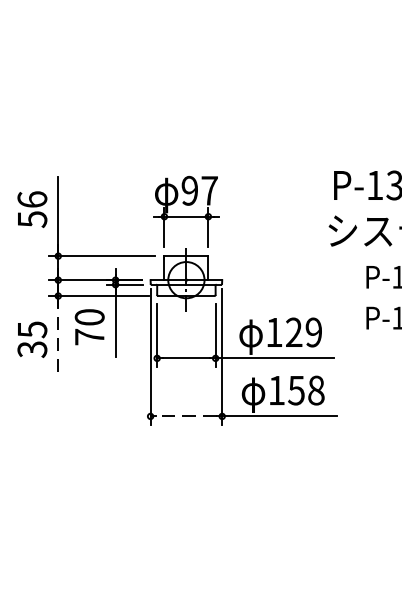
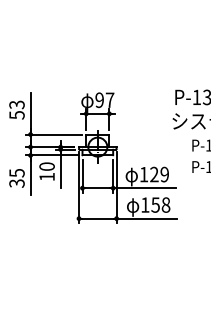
text: (31, 198) -> (16, 104), 56 -> 53
line: (58, 334) -> (30, 175), dashed -> solid
text: (88, 336) -> (46, 176), 70 -> 10
line: (185, 416) -> (97, 218), dashed -> solid

